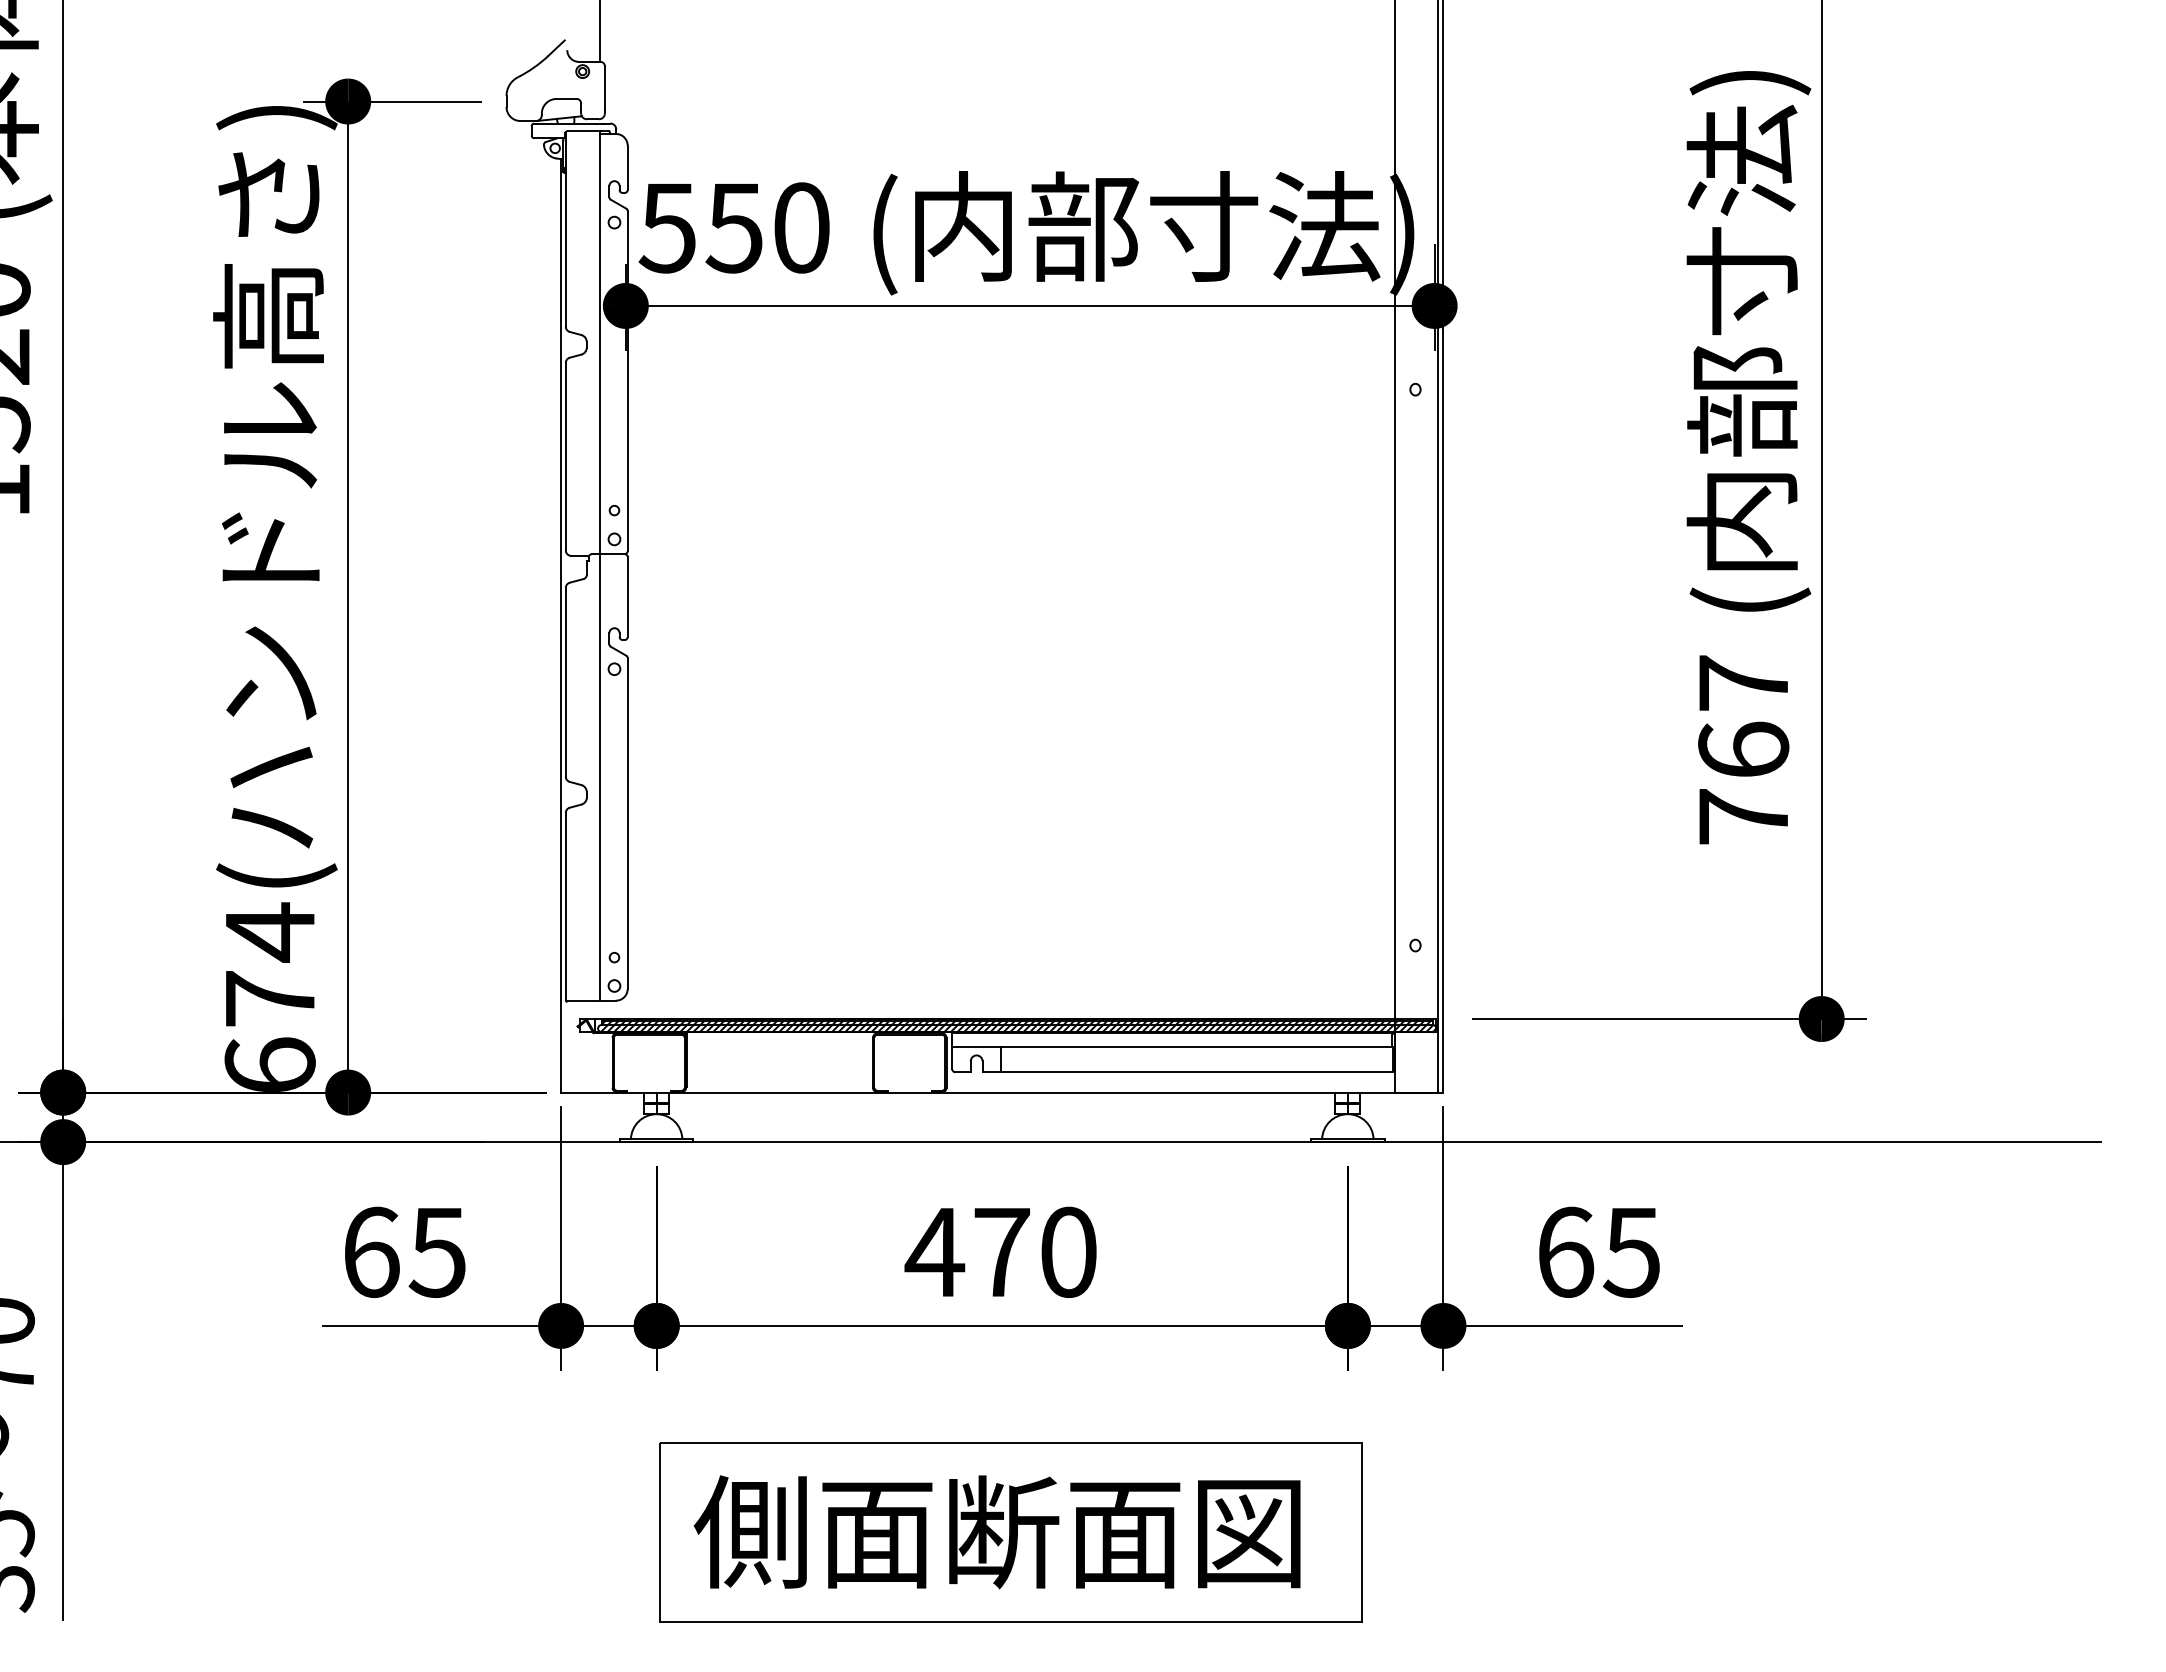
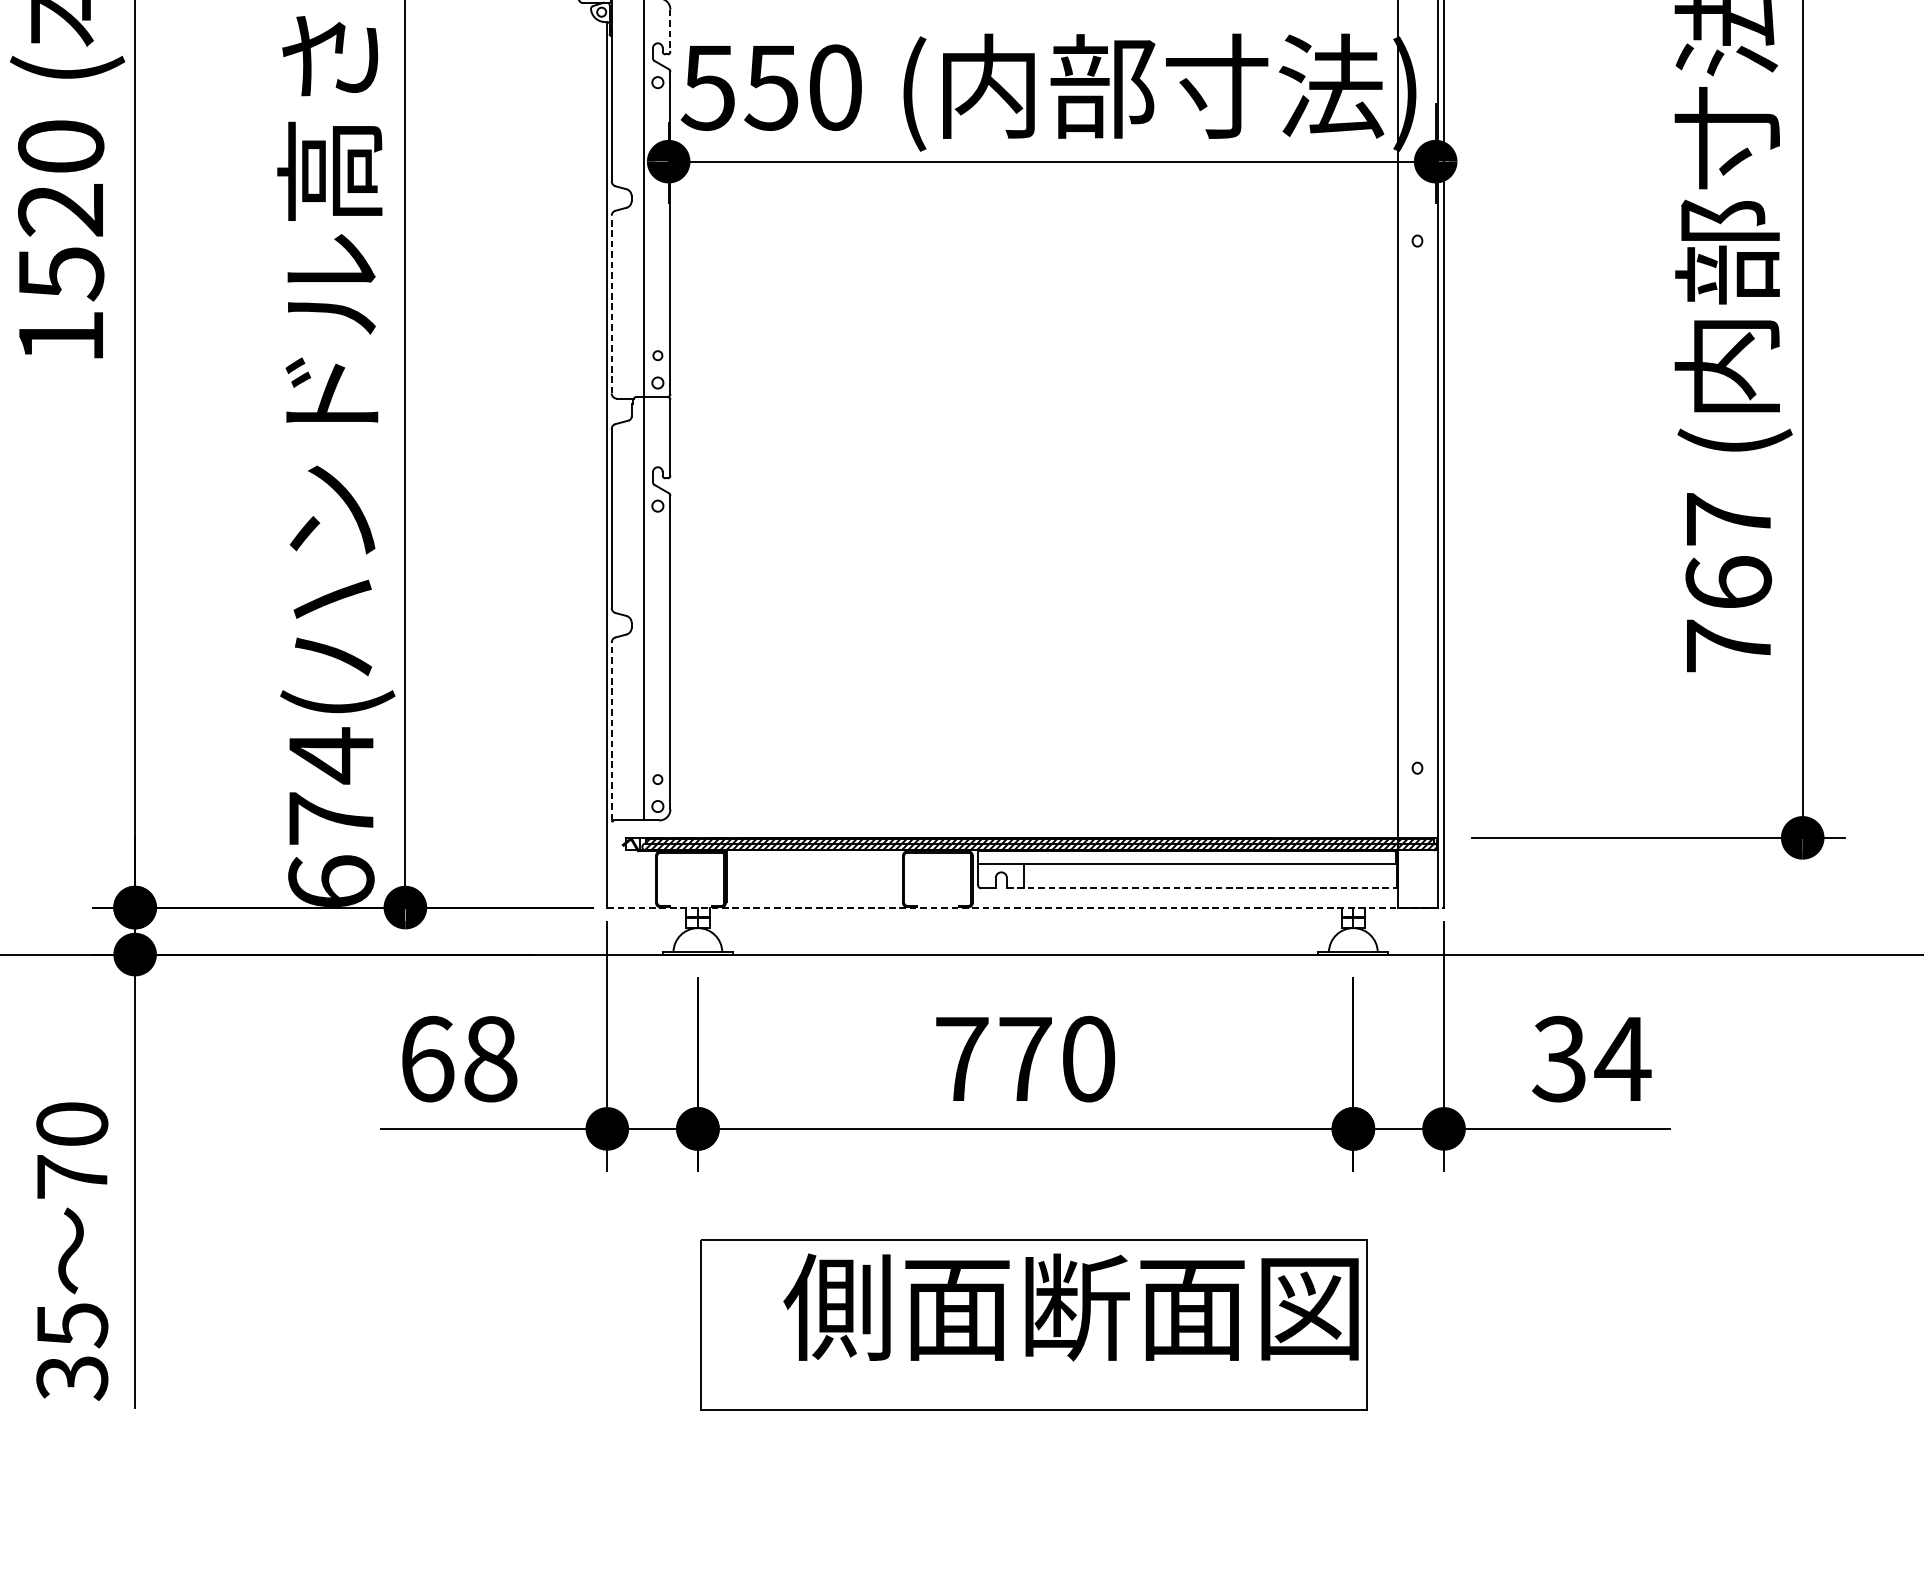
line: (627, 168) -> (670, 31), solid -> dashed
line: (565, 456) -> (611, 304), solid -> dashed
line: (565, 906) -> (611, 731), solid -> dashed
line: (1189, 1072) -> (1203, 888), solid -> dashed
line: (1002, 1092) -> (1025, 907), solid -> dashed
text: (1599, 1251) -> (1591, 1058), 65 -> 34
text: (437, 1252) -> (490, 1059), 65 -> 68
text: (934, 1252) -> (961, 1059), 470 -> 770
text: (996, 1532) -> (1070, 1307), moved

